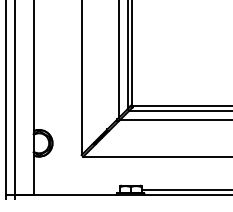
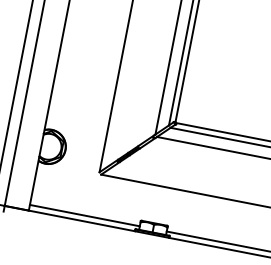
line: (76, 190) -> (84, 215), added

